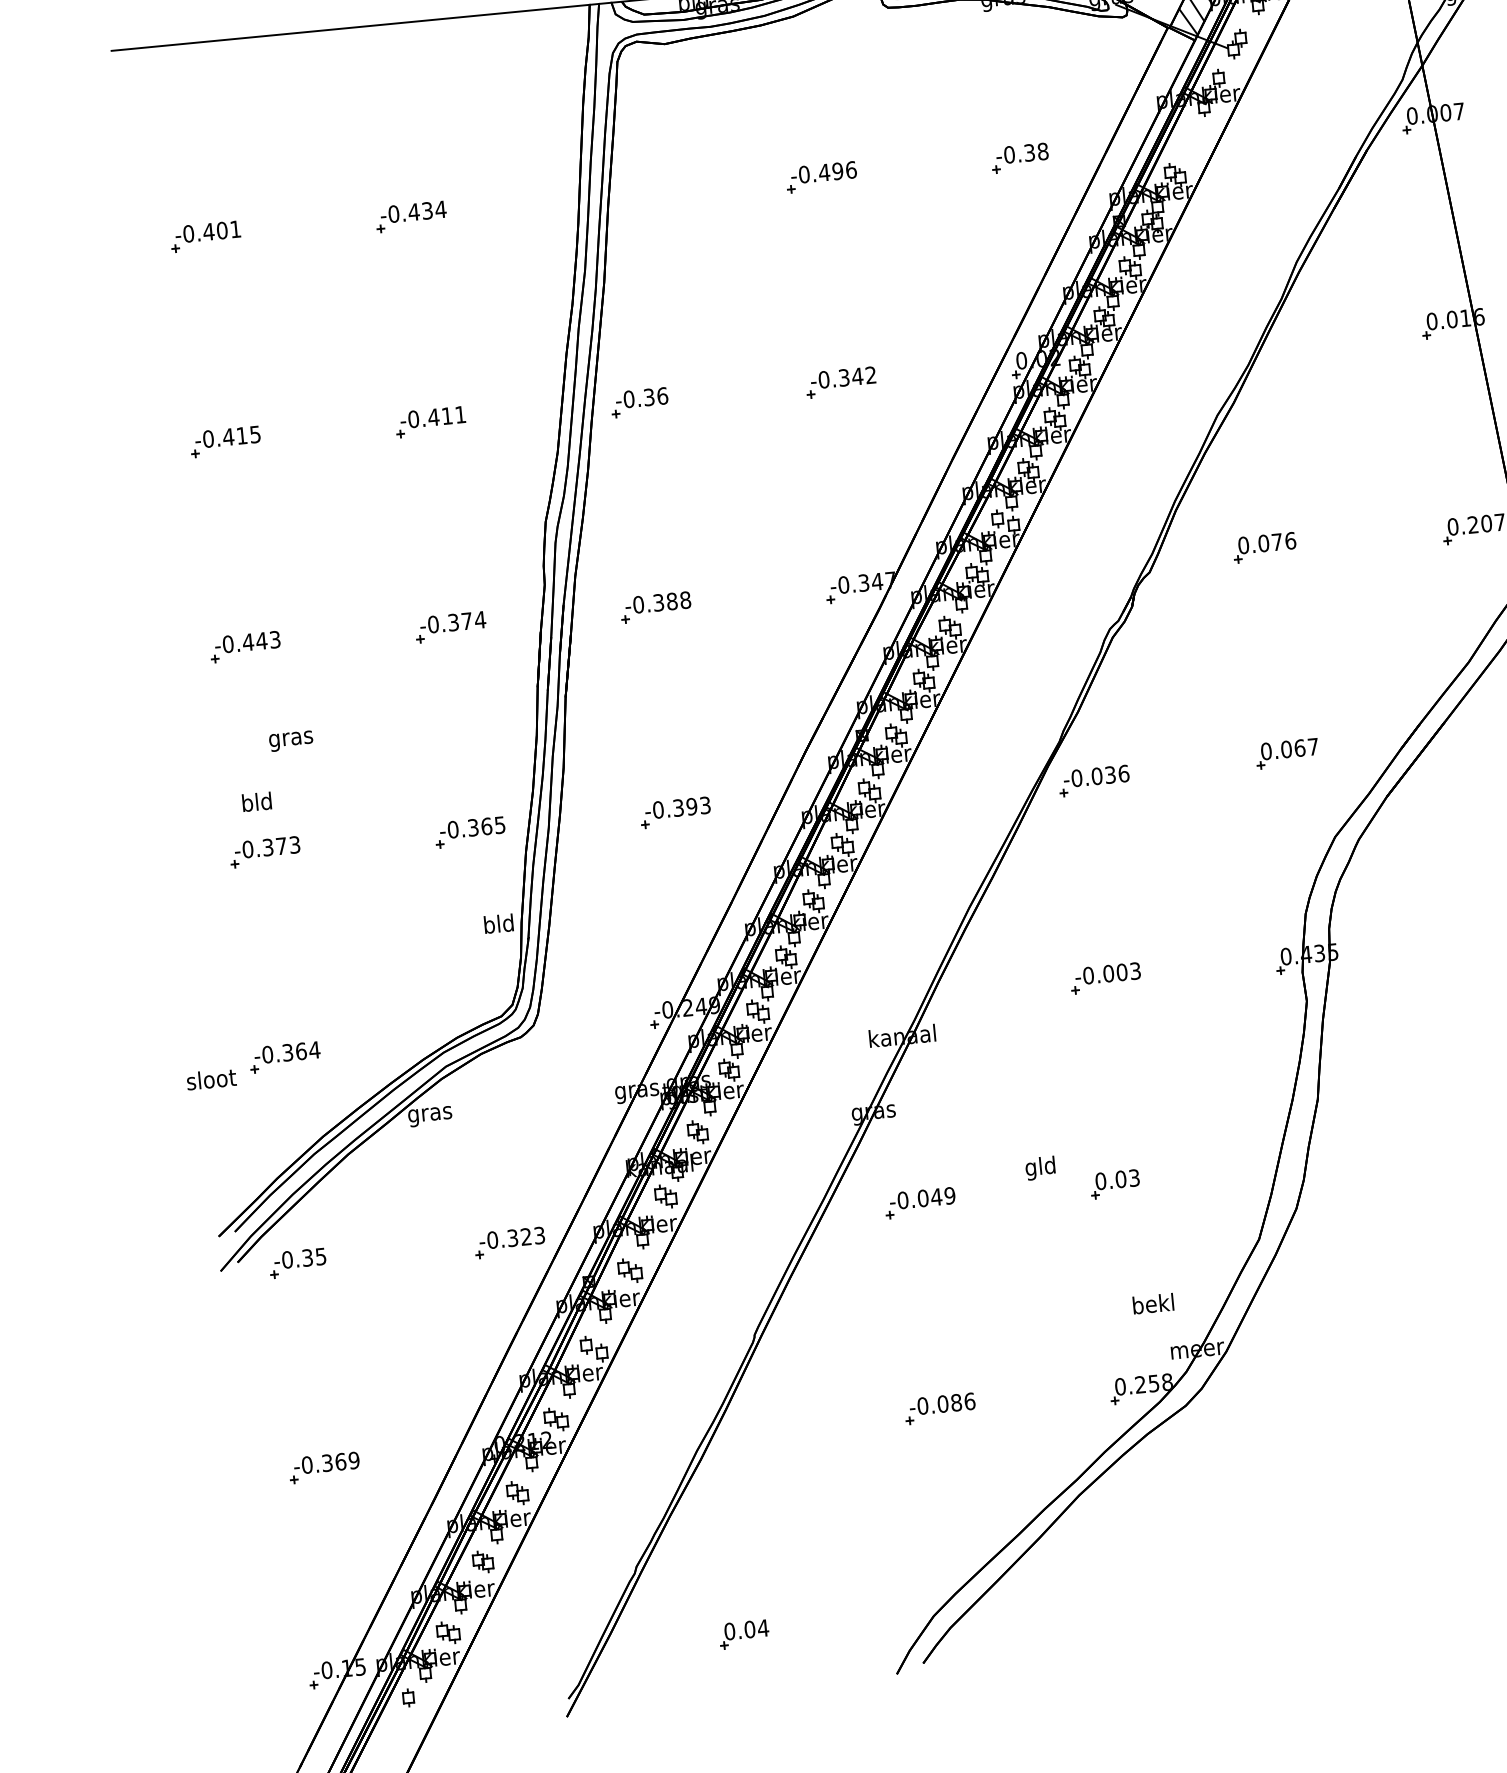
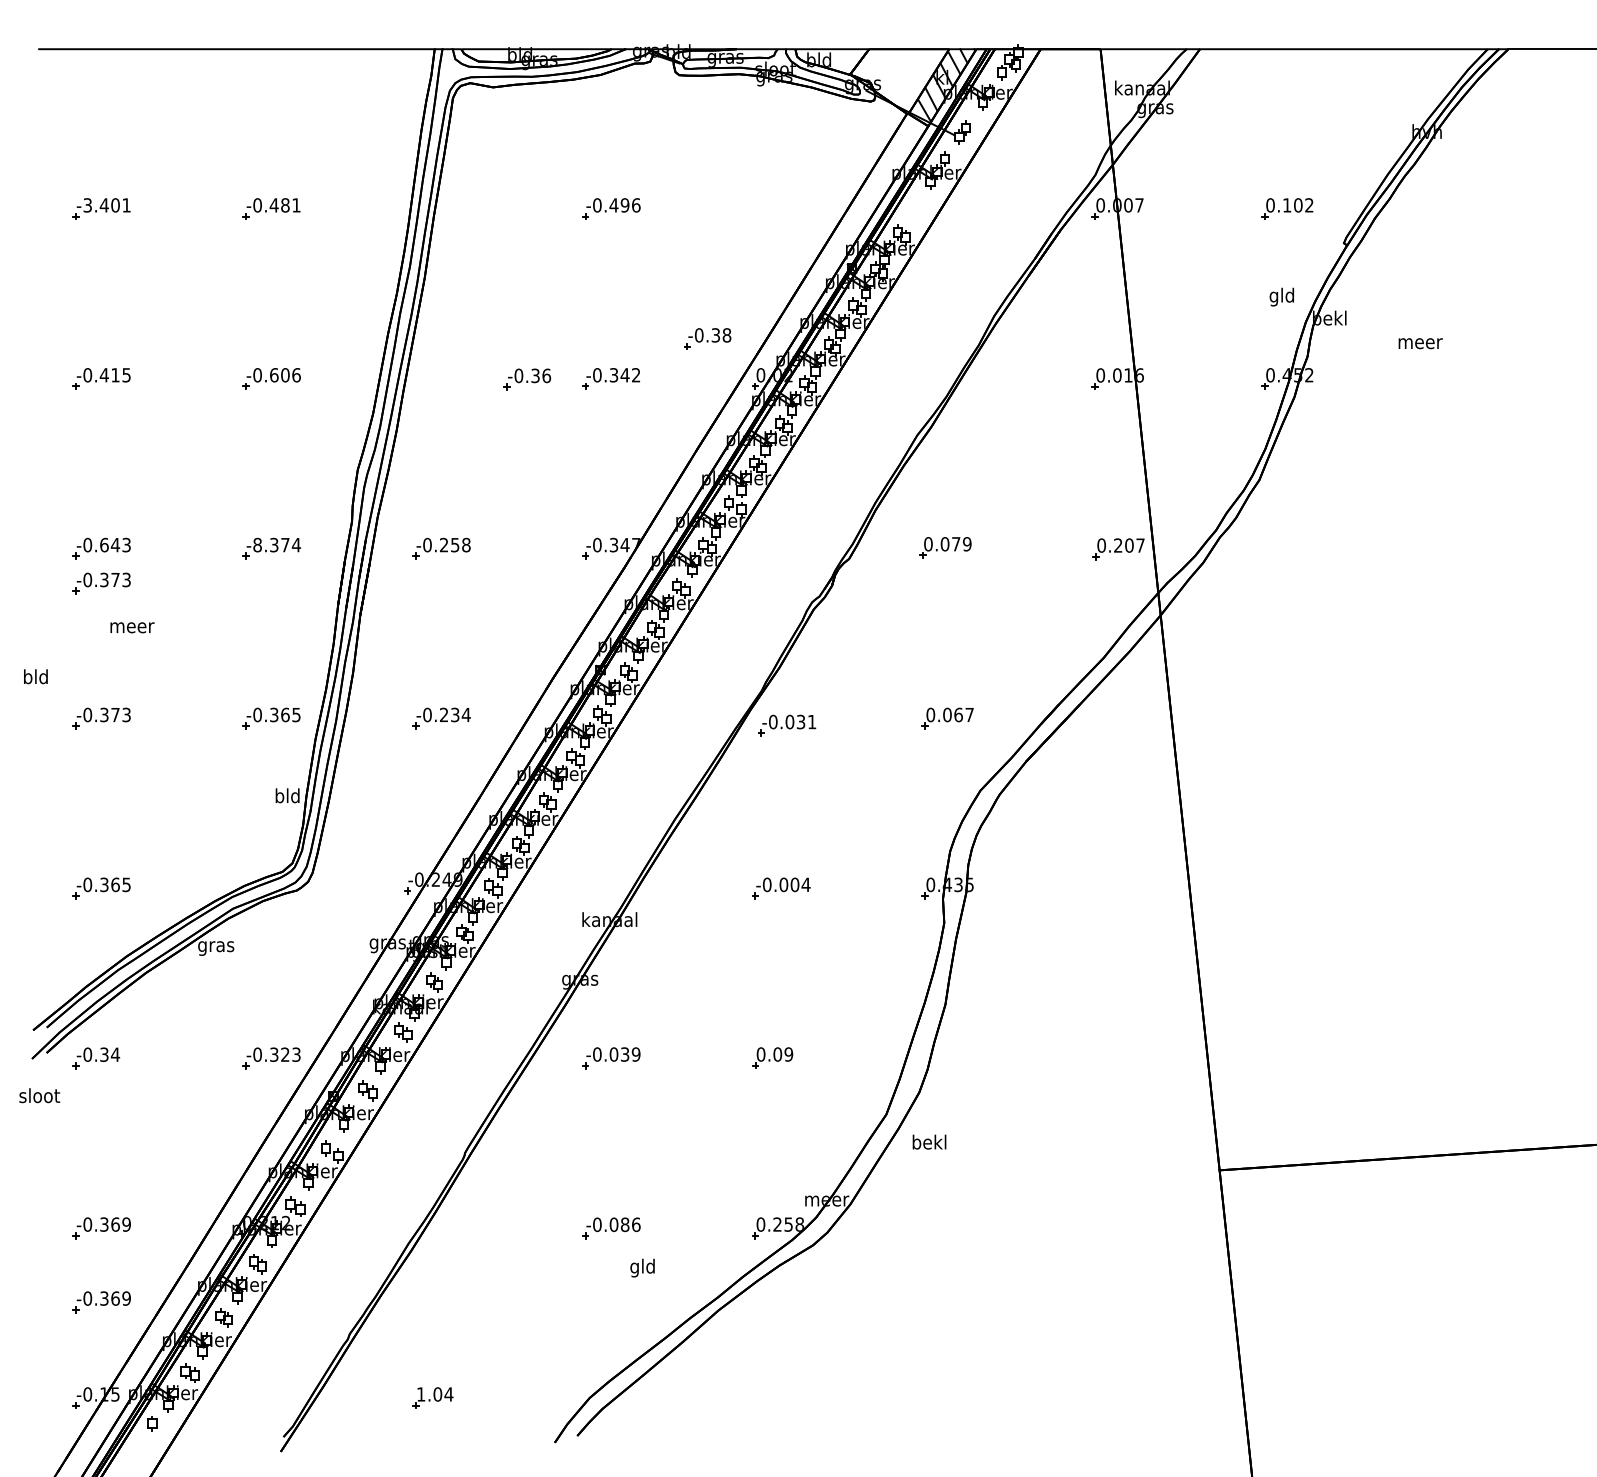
part: (1019, 157) -> (707, 338), moved
text: (434, 210) -> (291, 205), -0.434 -> -0.481
text: (188, 234) -> (87, 205), -0.401 -> -3.401
part: (639, 402) -> (527, 379), moved
text: (446, 416) -> (284, 375), -0.411 -> -0.606
text: (1290, 541) -> (967, 544), 0.076 -> 0.079
text: (665, 601) -> (449, 544), -0.388 -> -0.258
text: (433, 624) -> (257, 545), -0.374 -> -8.374
text: (247, 641) -> (103, 544), -0.443 -> -0.643
part: (249, 689) -> (101, 583), added
text: (292, 740) -> (132, 629), gras -> meer
text: (1124, 773) -> (812, 721), -0.036 -> -0.031
text: (256, 801) -> (35, 676), moved
text: (692, 806) -> (455, 714), -0.393 -> -0.234
text: (1134, 970) -> (805, 884), -0.003 -> -0.004
text: (314, 1049) -> (126, 884), -0.364 -> -0.365
text: (211, 1079) -> (39, 1095), moved
text: (1040, 1167) -> (642, 1267), moved
text: (1133, 1178) -> (788, 1054), 0.03 -> 0.09
text: (935, 1197) -> (624, 1054), -0.049 -> -0.039
text: (320, 1256) -> (115, 1054), -0.35 -> -0.34
text: (1153, 1303) -> (929, 1141), moved
part: (332, 1557) -> (101, 1302), added
text: (728, 1631) -> (420, 1394), 0.04 -> 1.04

